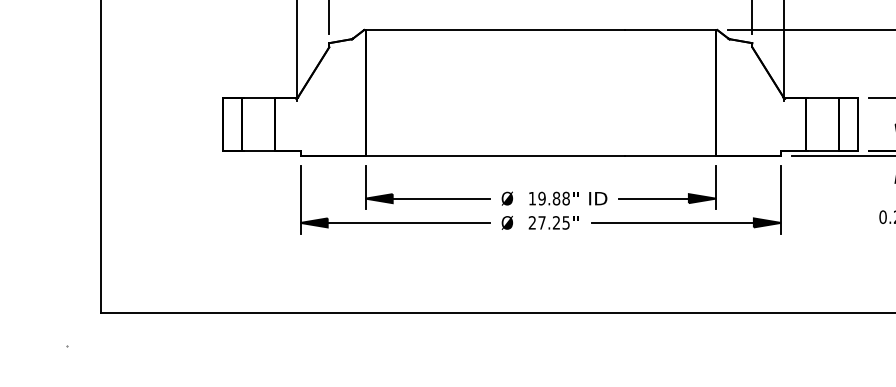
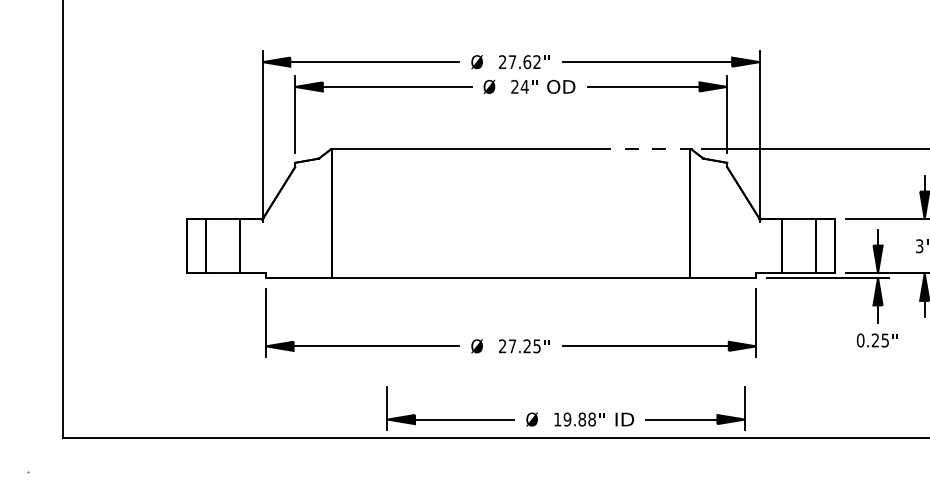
line: (670, 30) -> (643, 149), solid -> dashed
part: (540, 187) -> (565, 408), moved

